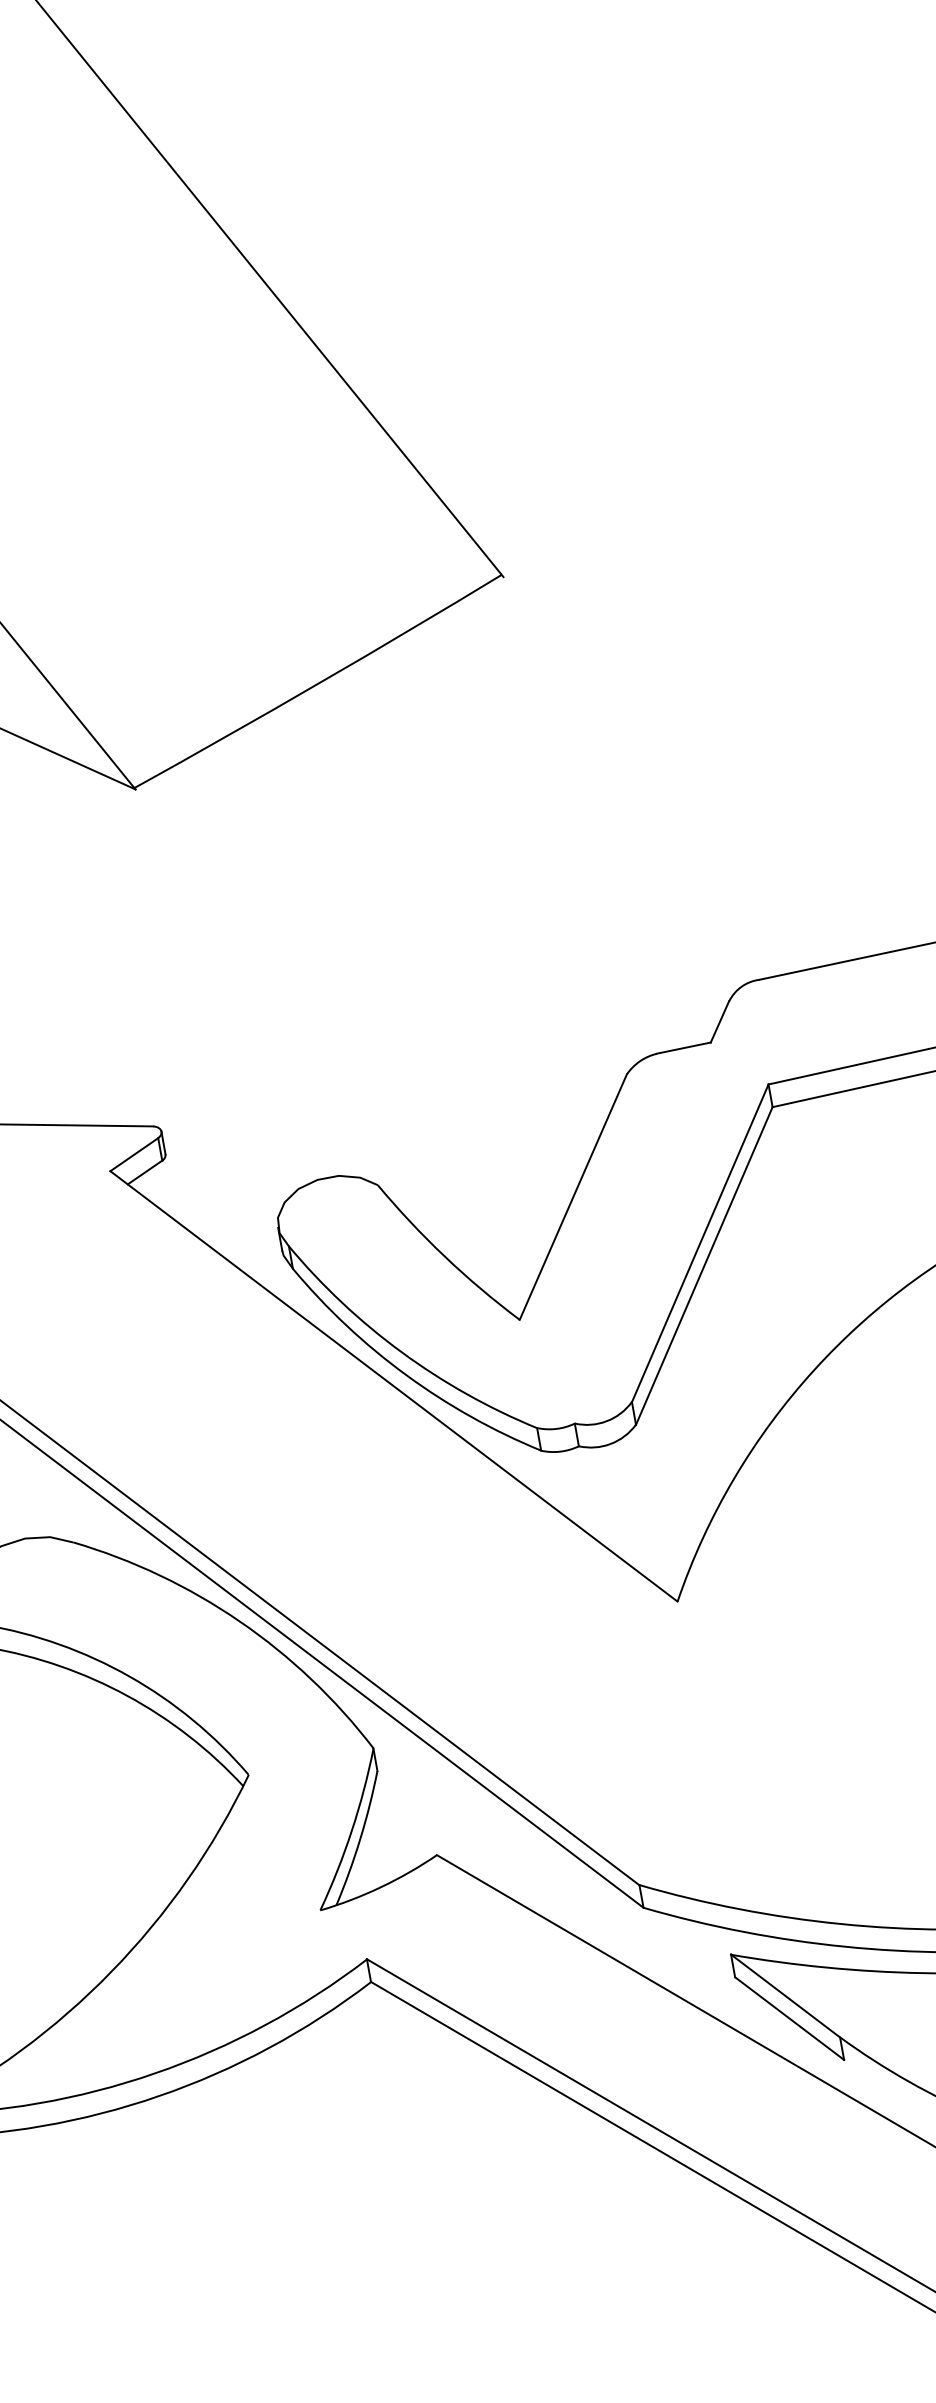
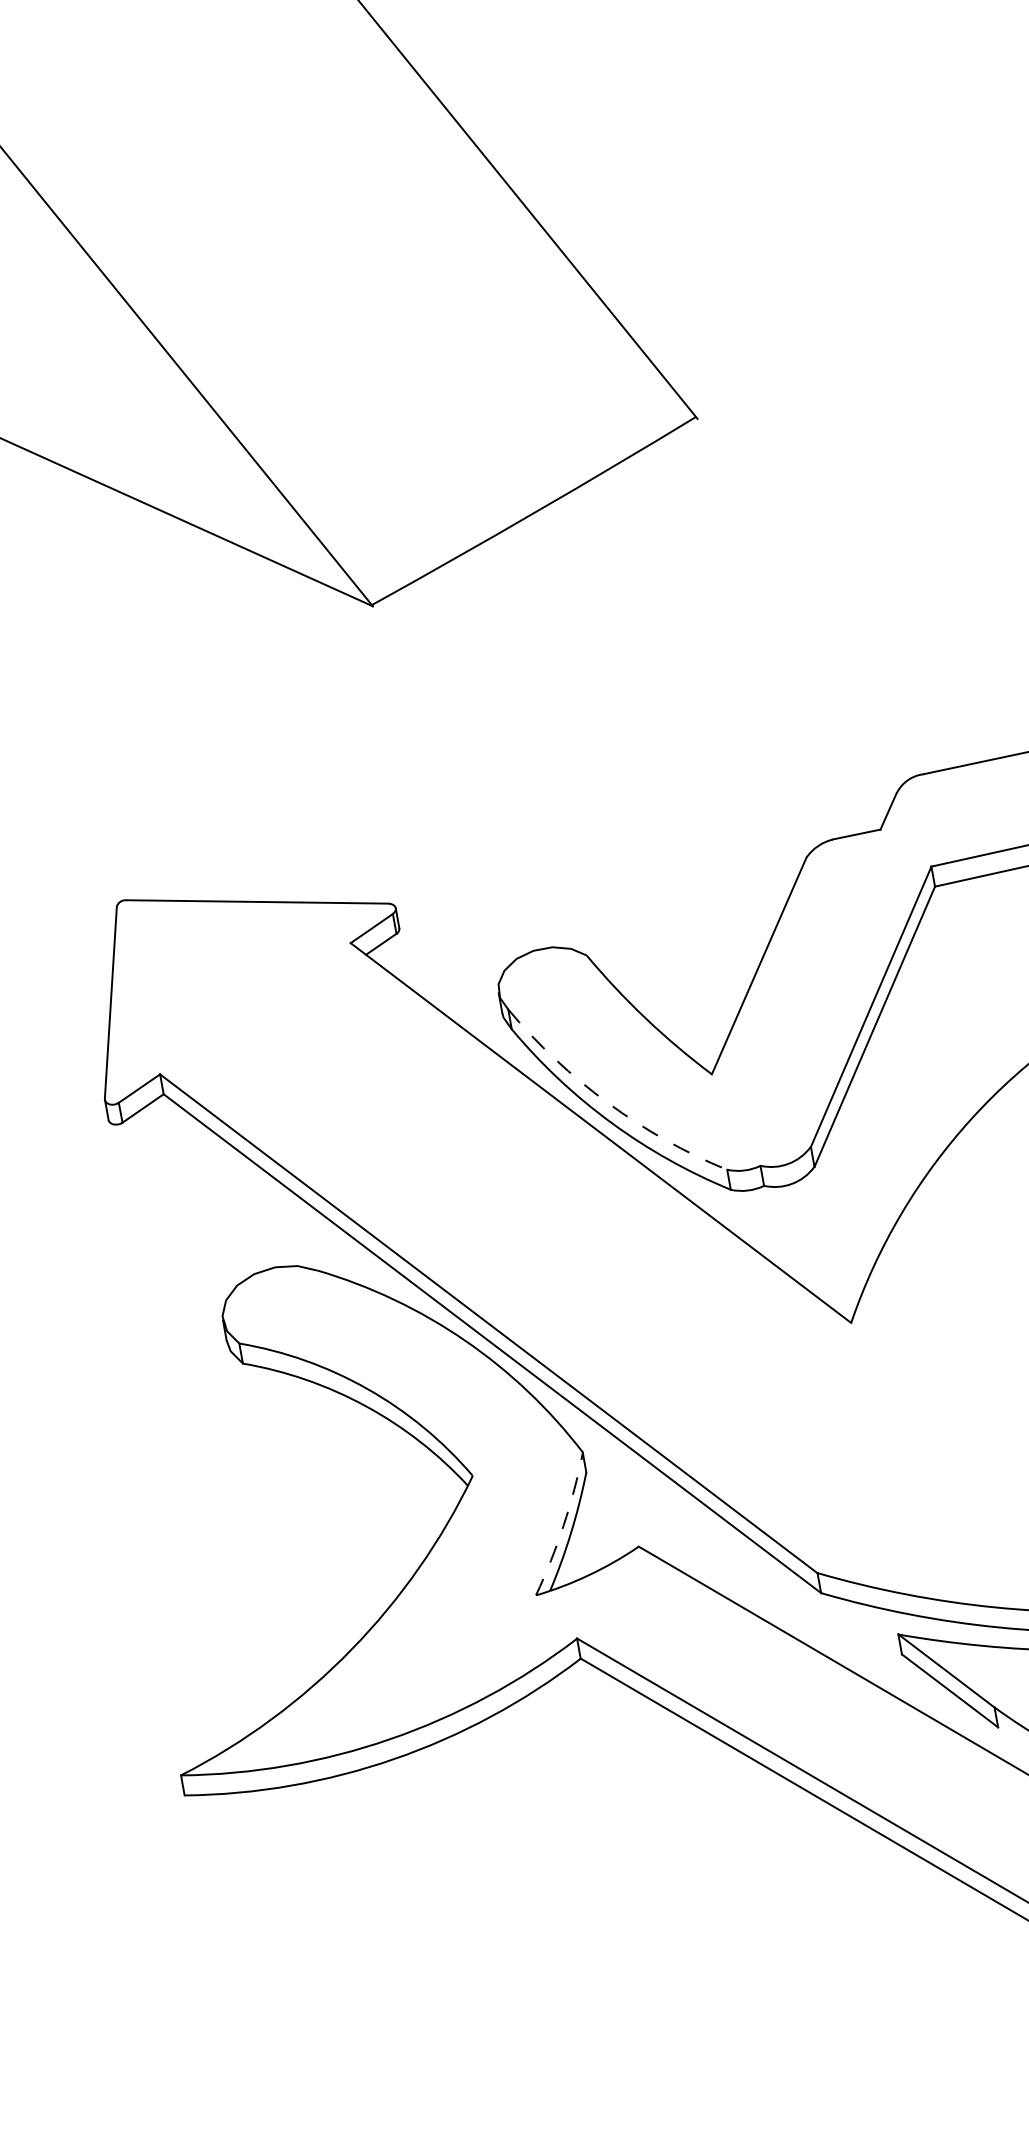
arc: (402, 1352) -> (608, 1103), solid -> dashed
arc: (351, 1831) -> (563, 1525), solid -> dashed

